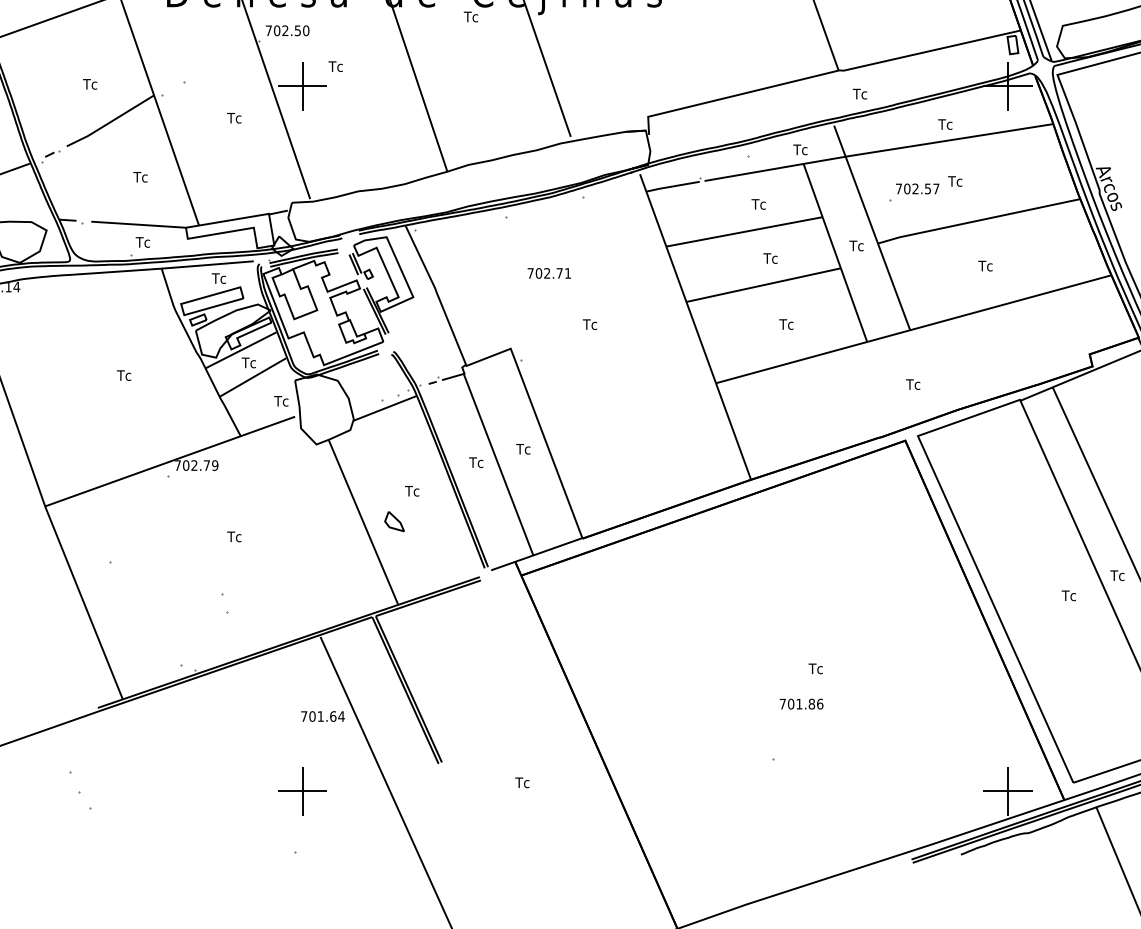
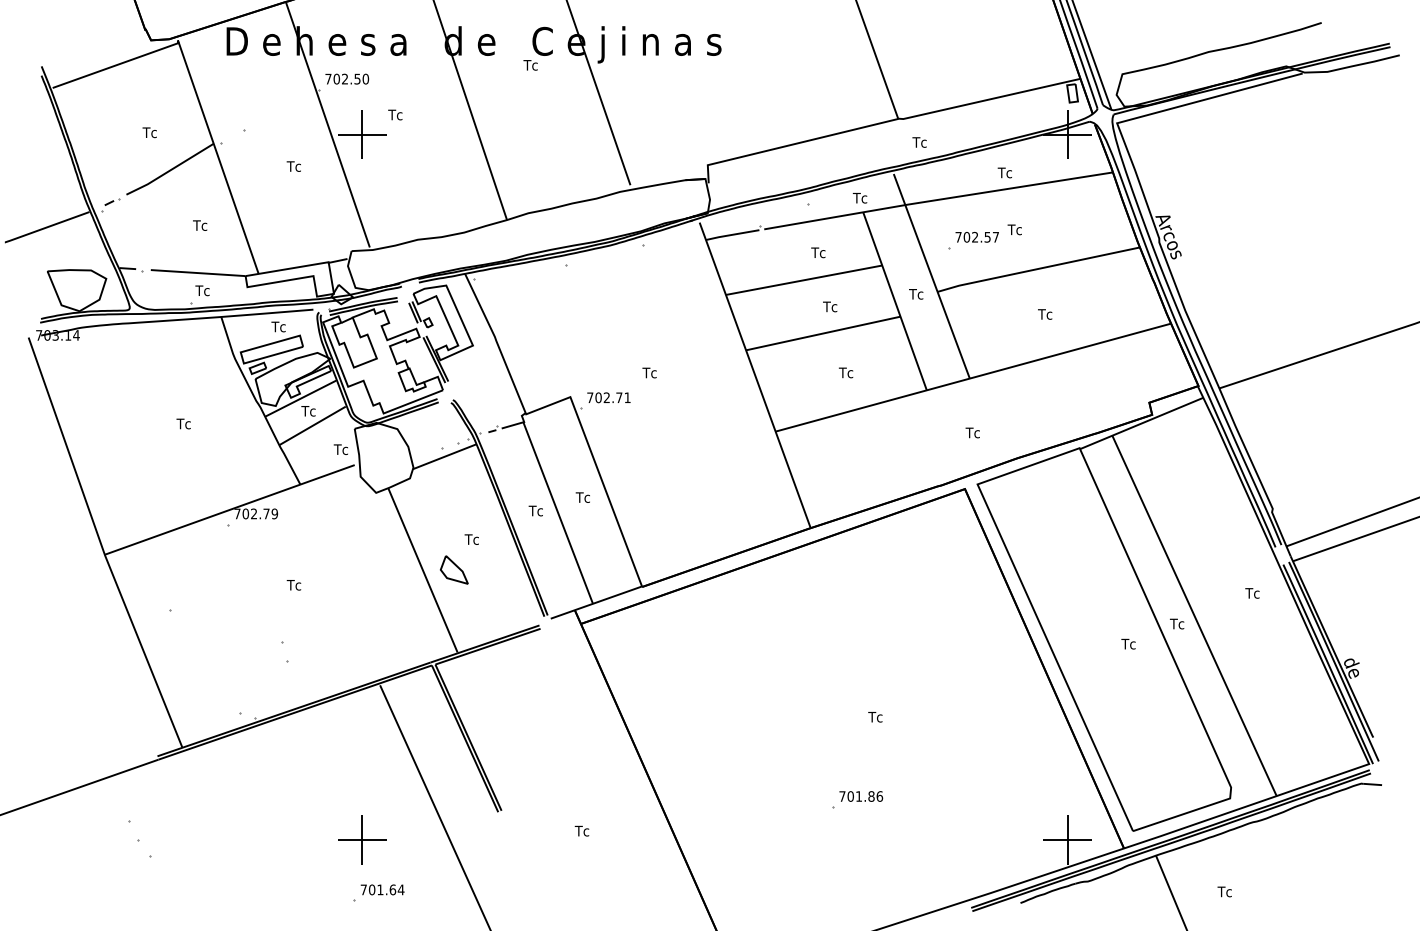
text: (548, 273) -> (608, 397), moved
part: (393, 521) -> (453, 569), size x1.43
text: (801, 704) -> (861, 796), moved
text: (322, 716) -> (382, 889), moved

